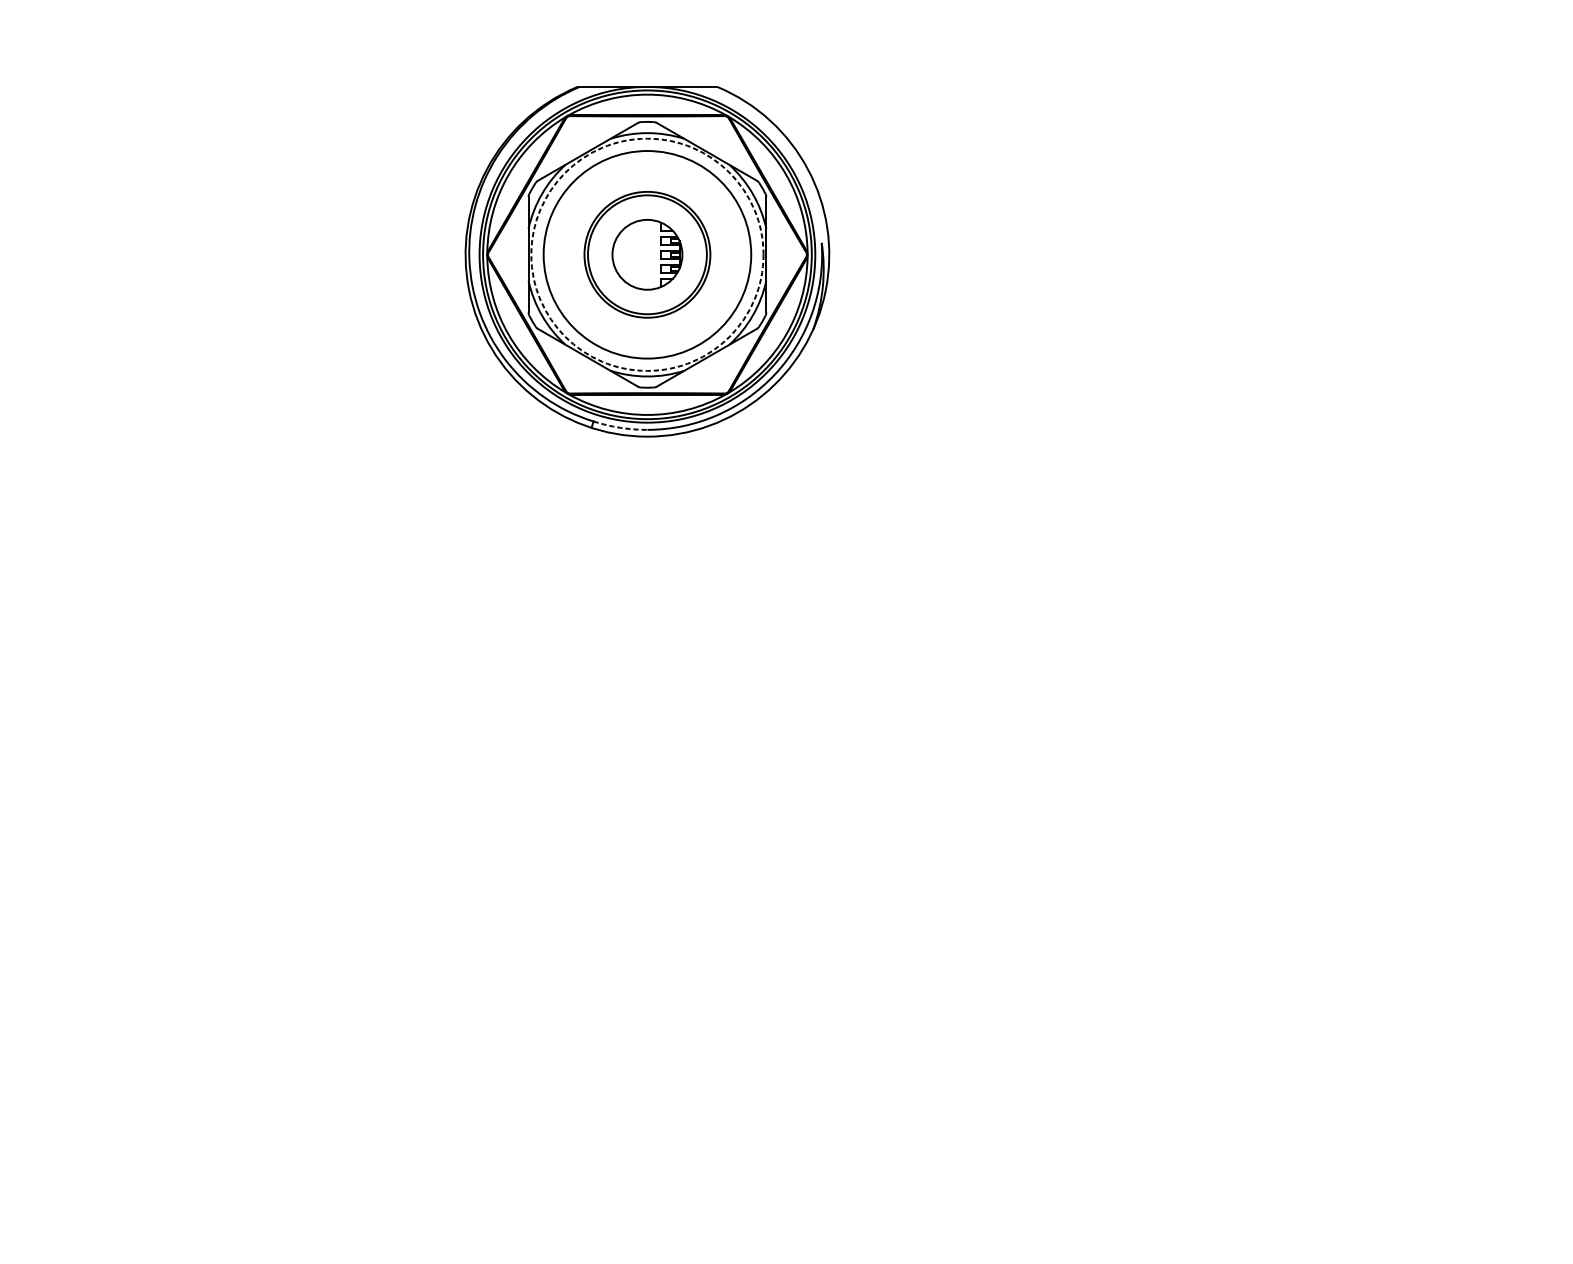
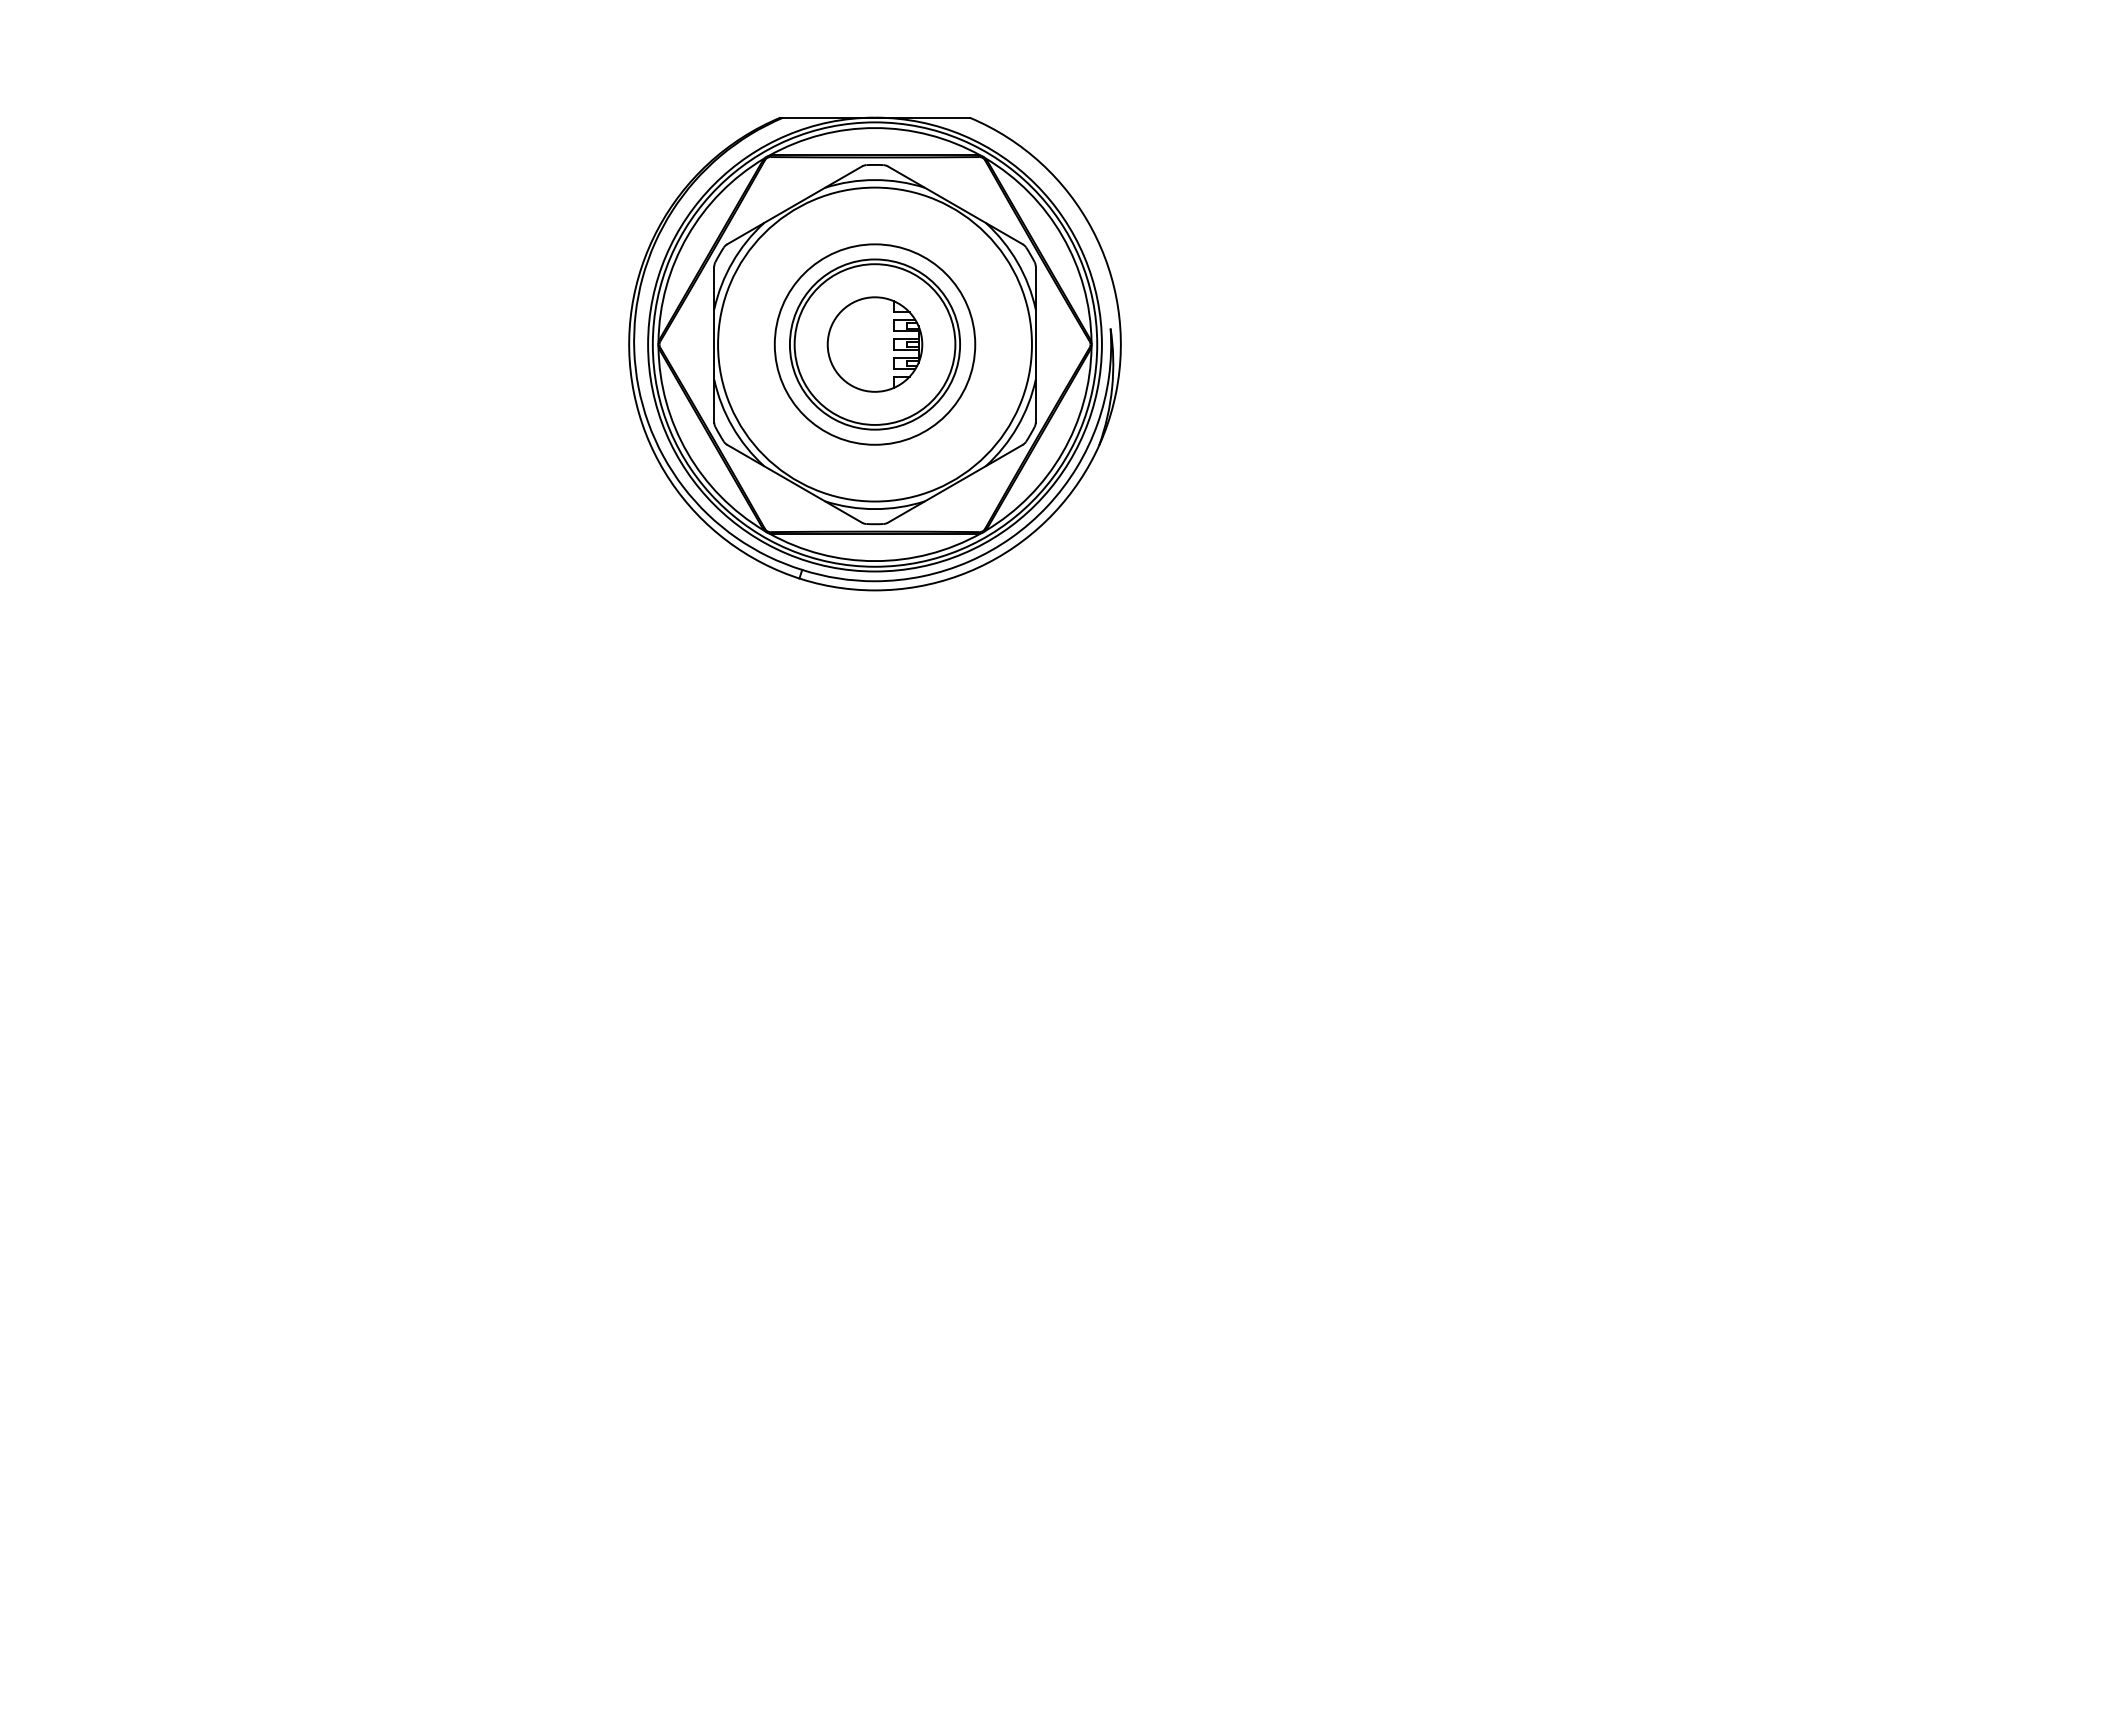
circle: (647, 254) -> (874, 344), dashed -> solid
circle: (647, 254) -> (874, 344), size x0.71
arc: (620, 427) -> (838, 578), dashed -> solid

